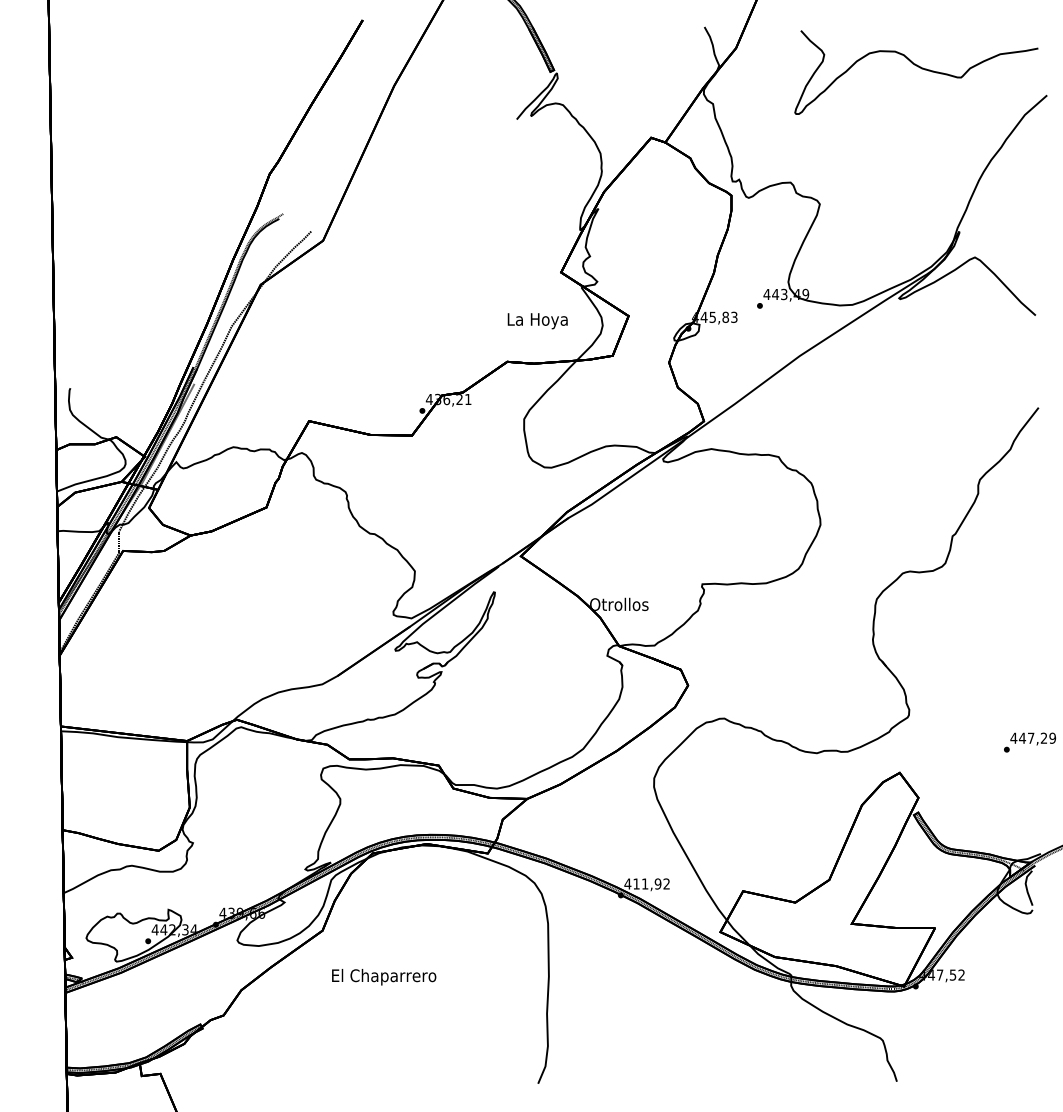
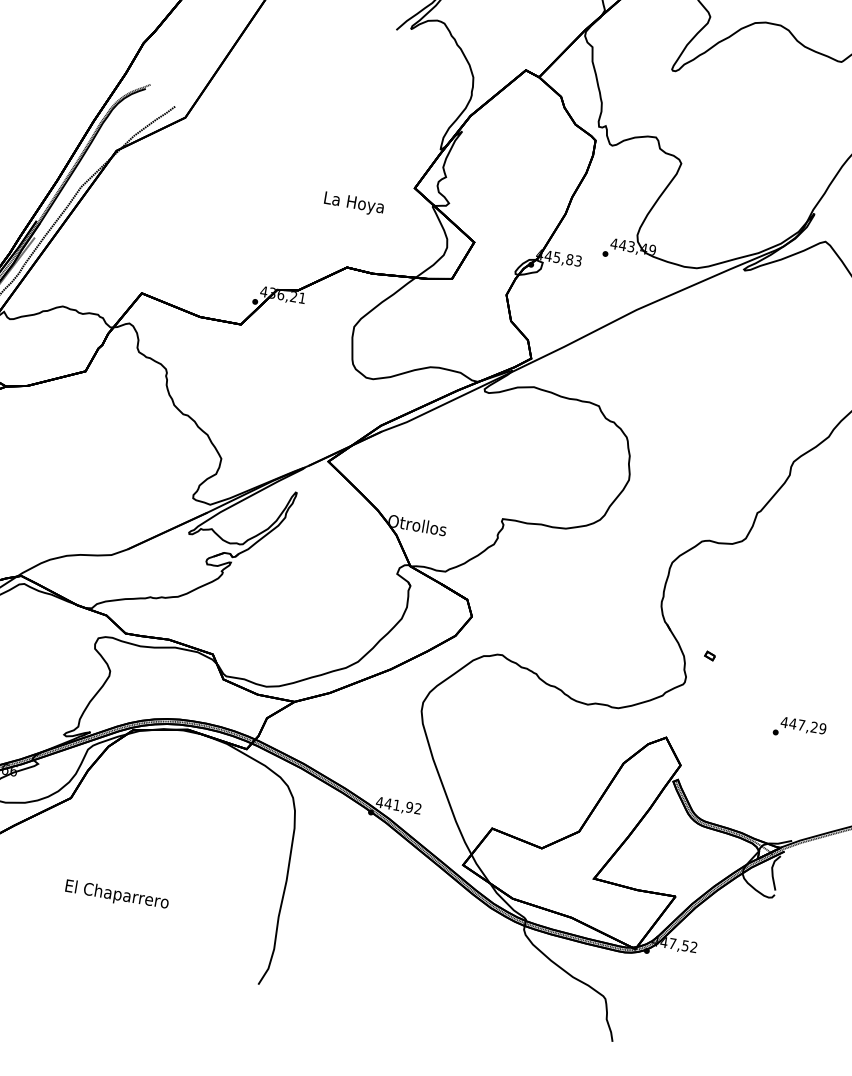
text: (537, 321) -> (353, 204), moved
part: (929, 684) -> (710, 655), added
text: (636, 883) -> (388, 803), 411,92 -> 441,92
text: (384, 977) -> (117, 895), moved

